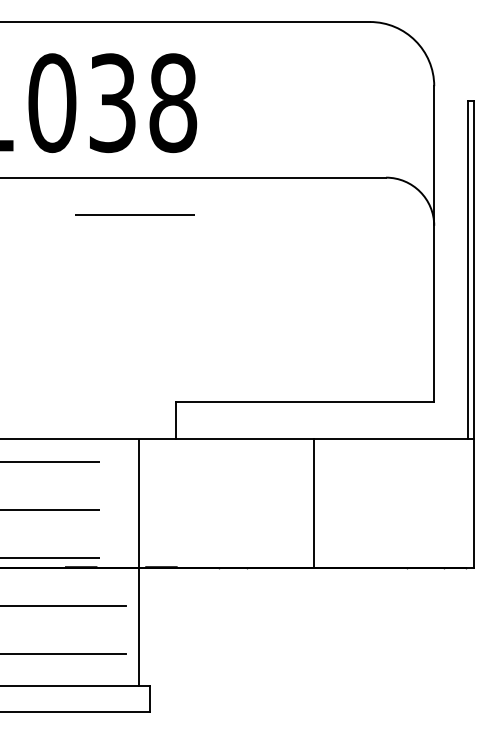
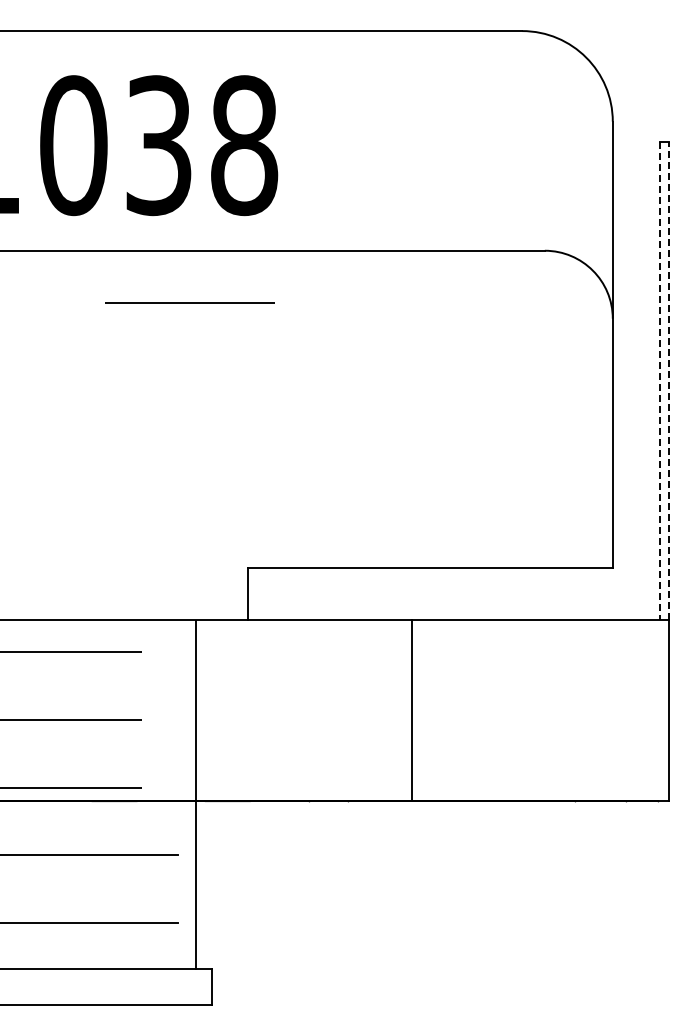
line: (468, 269) -> (660, 380), solid -> dashed
line: (474, 269) -> (669, 380), solid -> dashed
line: (313, 503) -> (411, 710), moved

